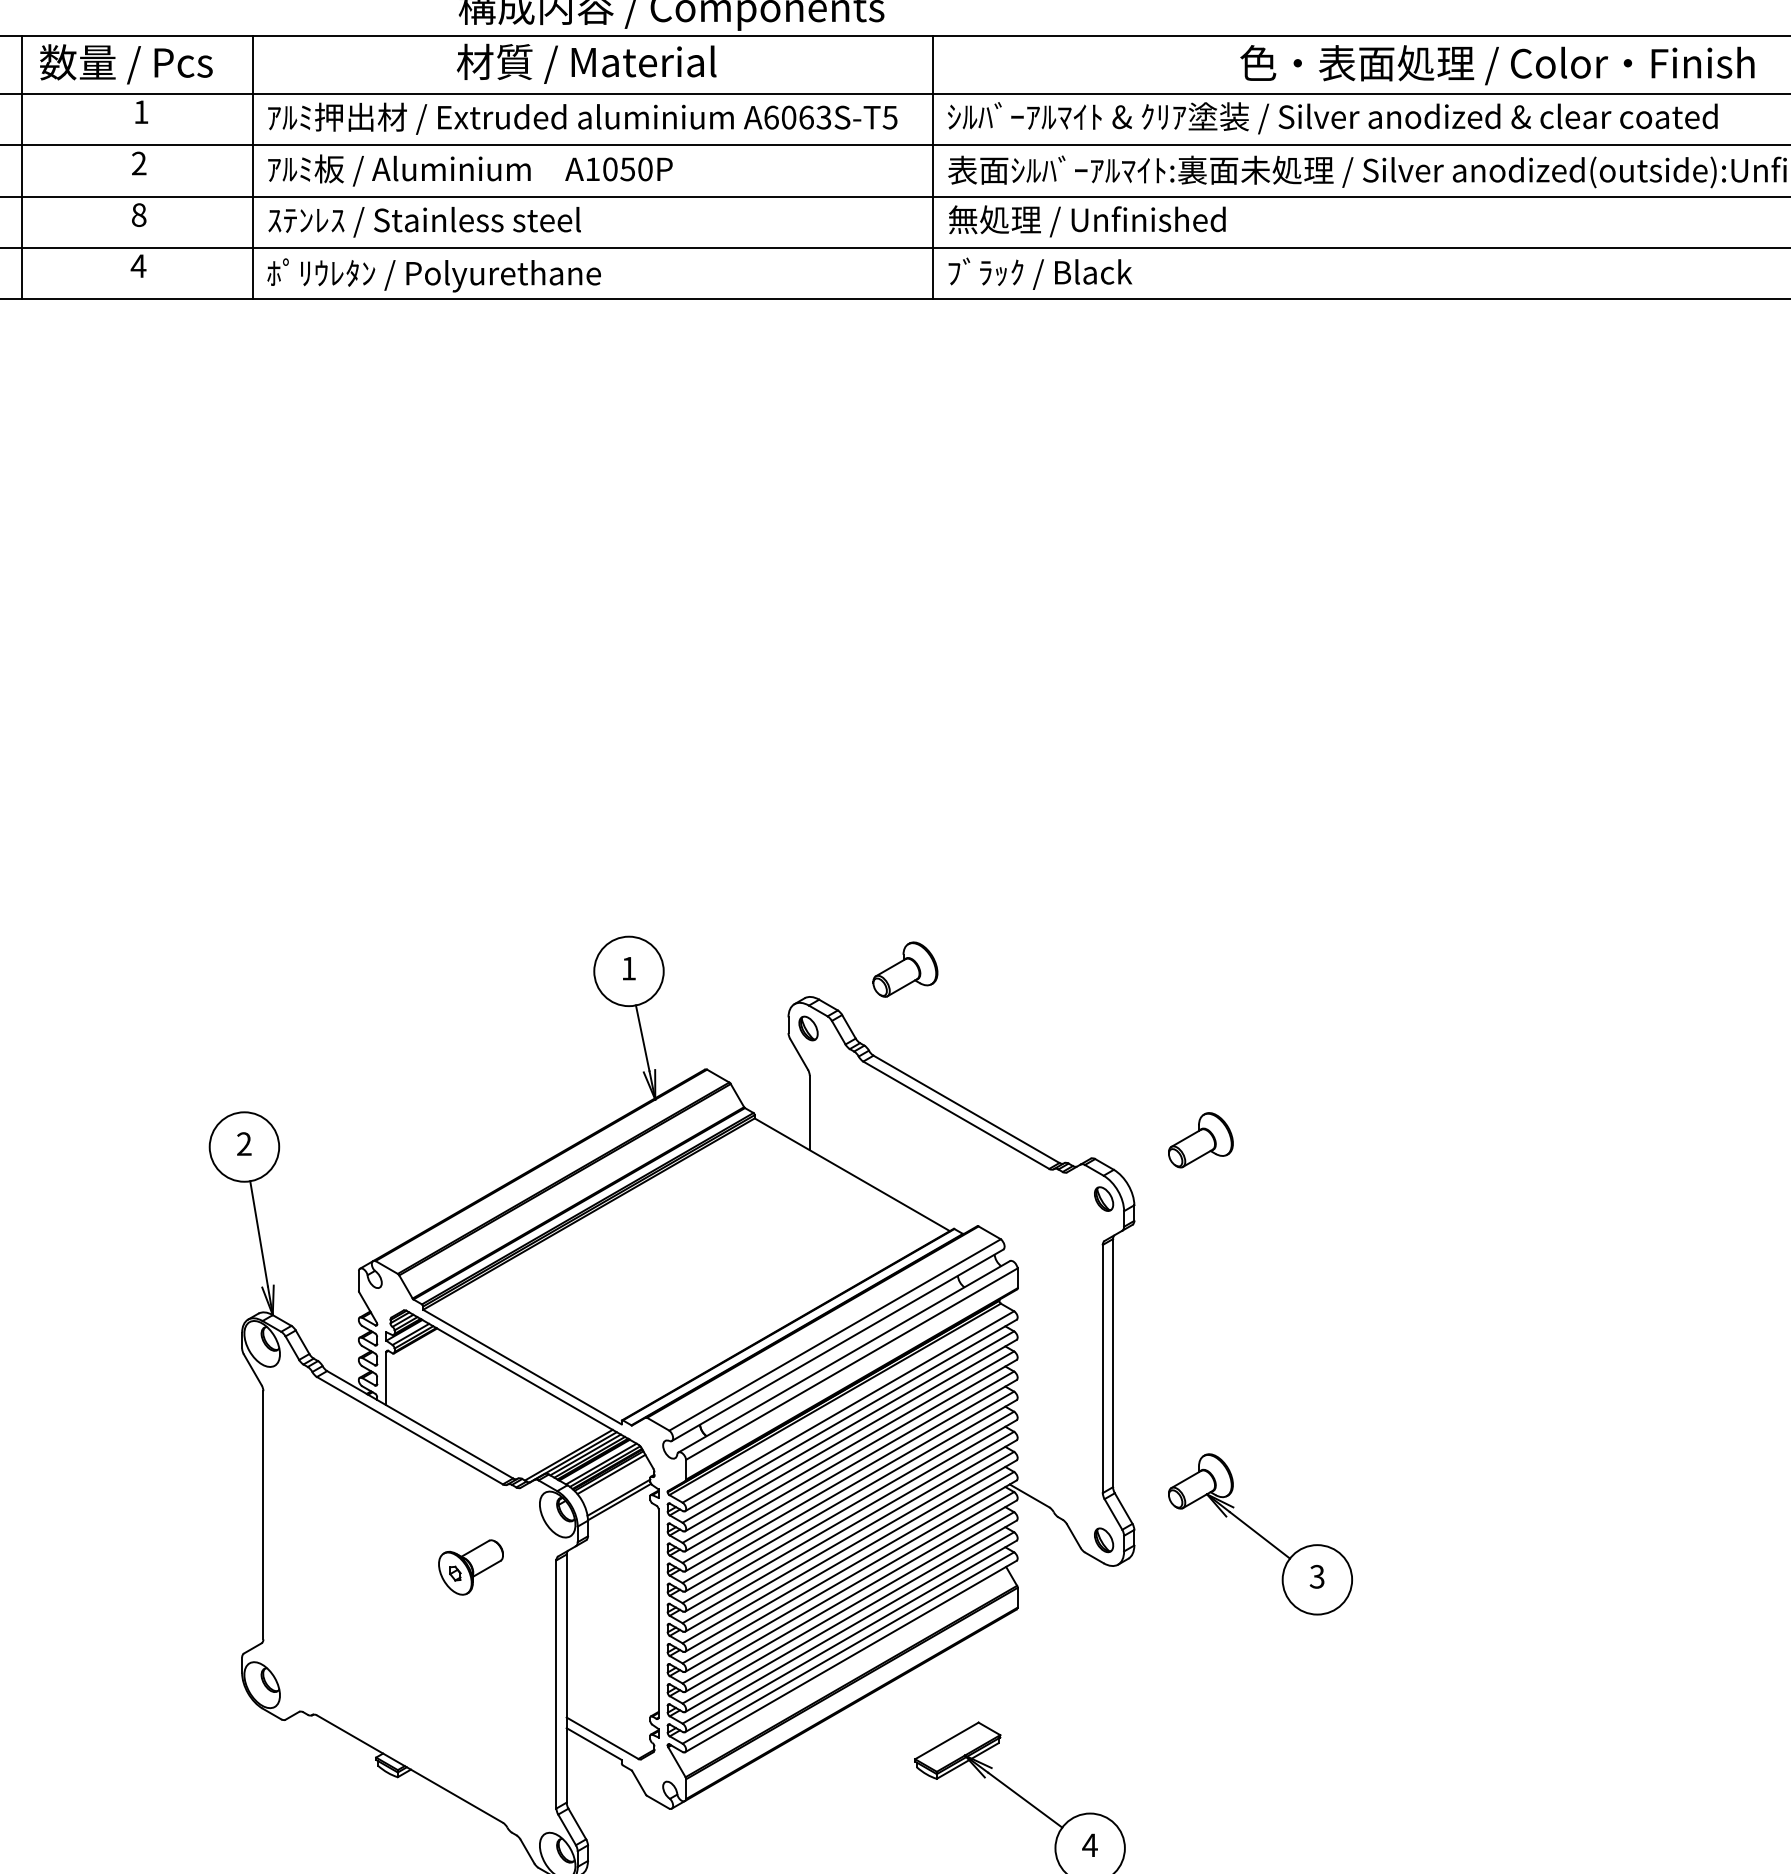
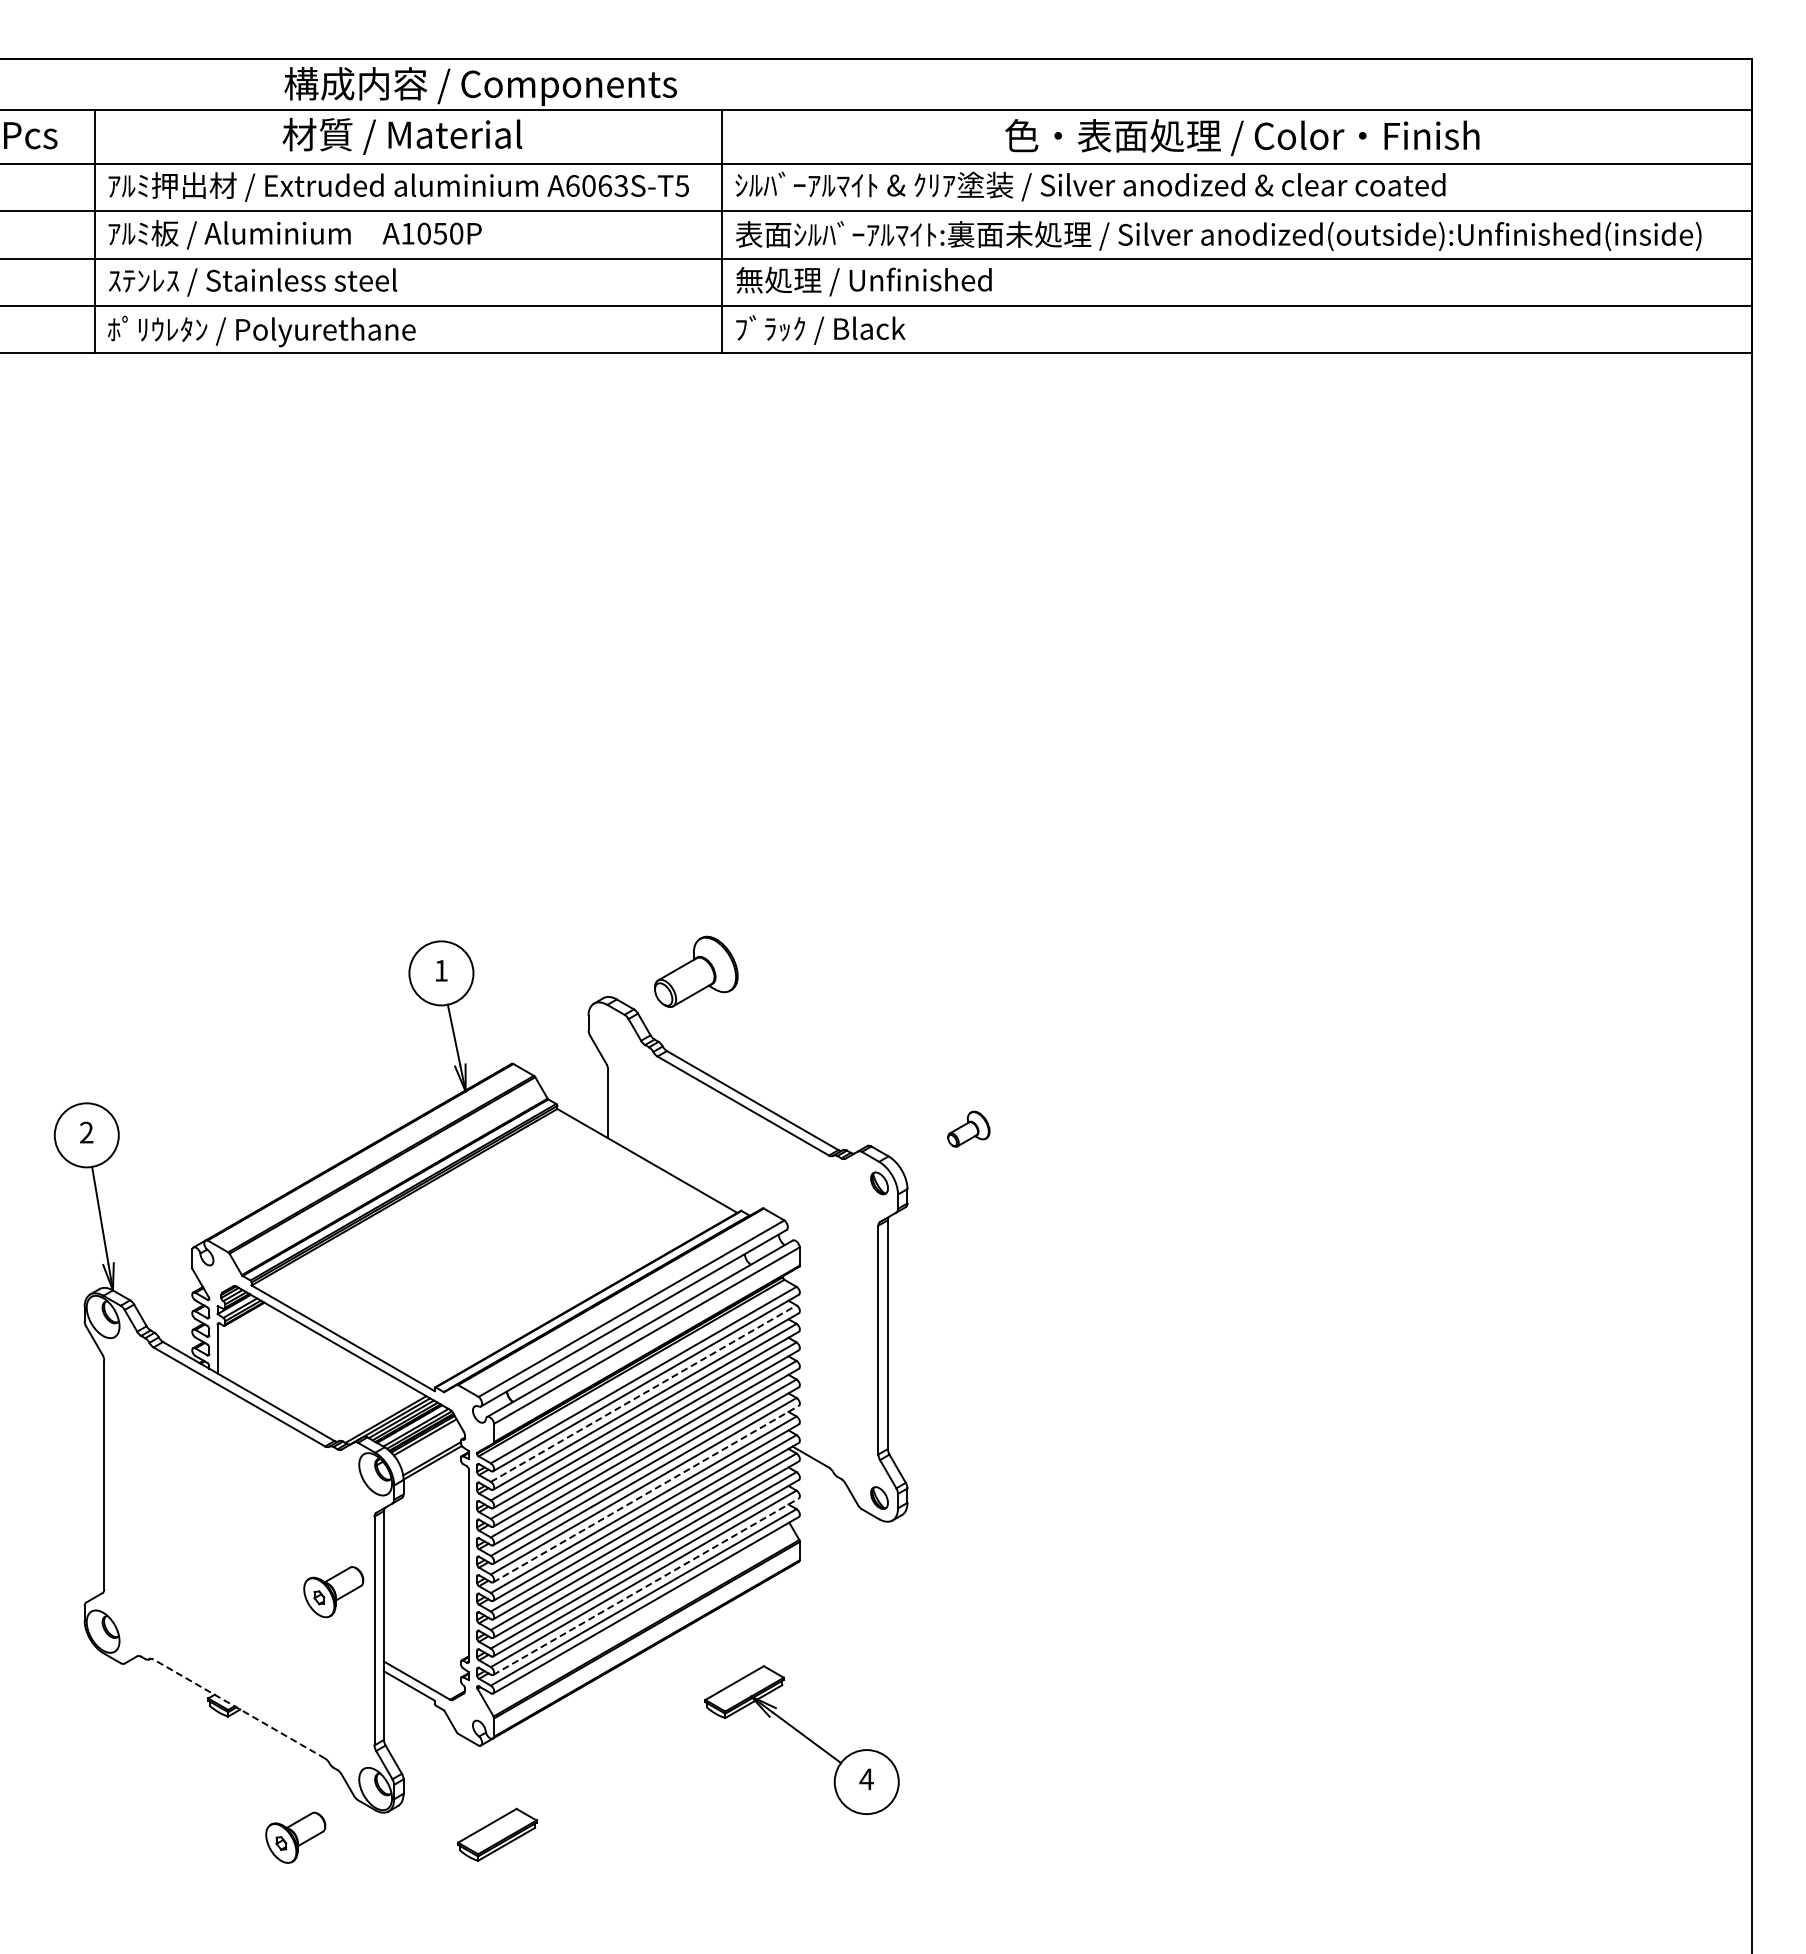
part: (905, 969) -> (696, 971), size x1.4
part: (807, 1027) -> (606, 1025), removed
part: (1200, 1140) -> (968, 1129), size x0.7
line: (848, 1426) -> (643, 1393), solid -> dashed
part: (1260, 1534) -> (1023, 1492), removed
line: (851, 1536) -> (646, 1494), solid -> dashed
part: (470, 1567) -> (333, 1592), moved
line: (851, 1636) -> (646, 1586), solid -> dashed
line: (408, 1768) -> (238, 1708), solid -> dashed

